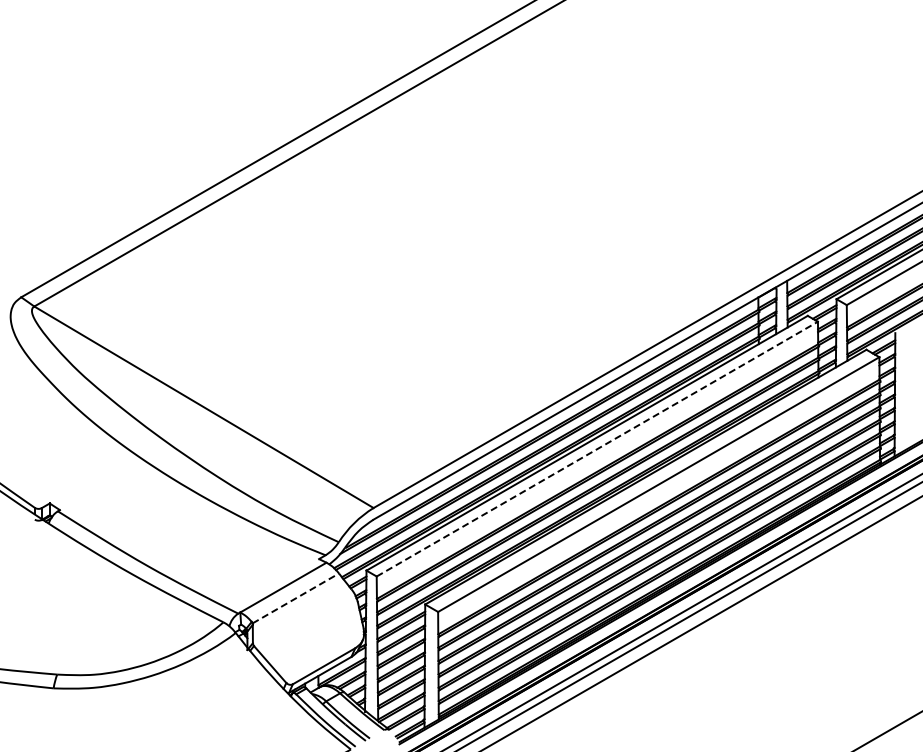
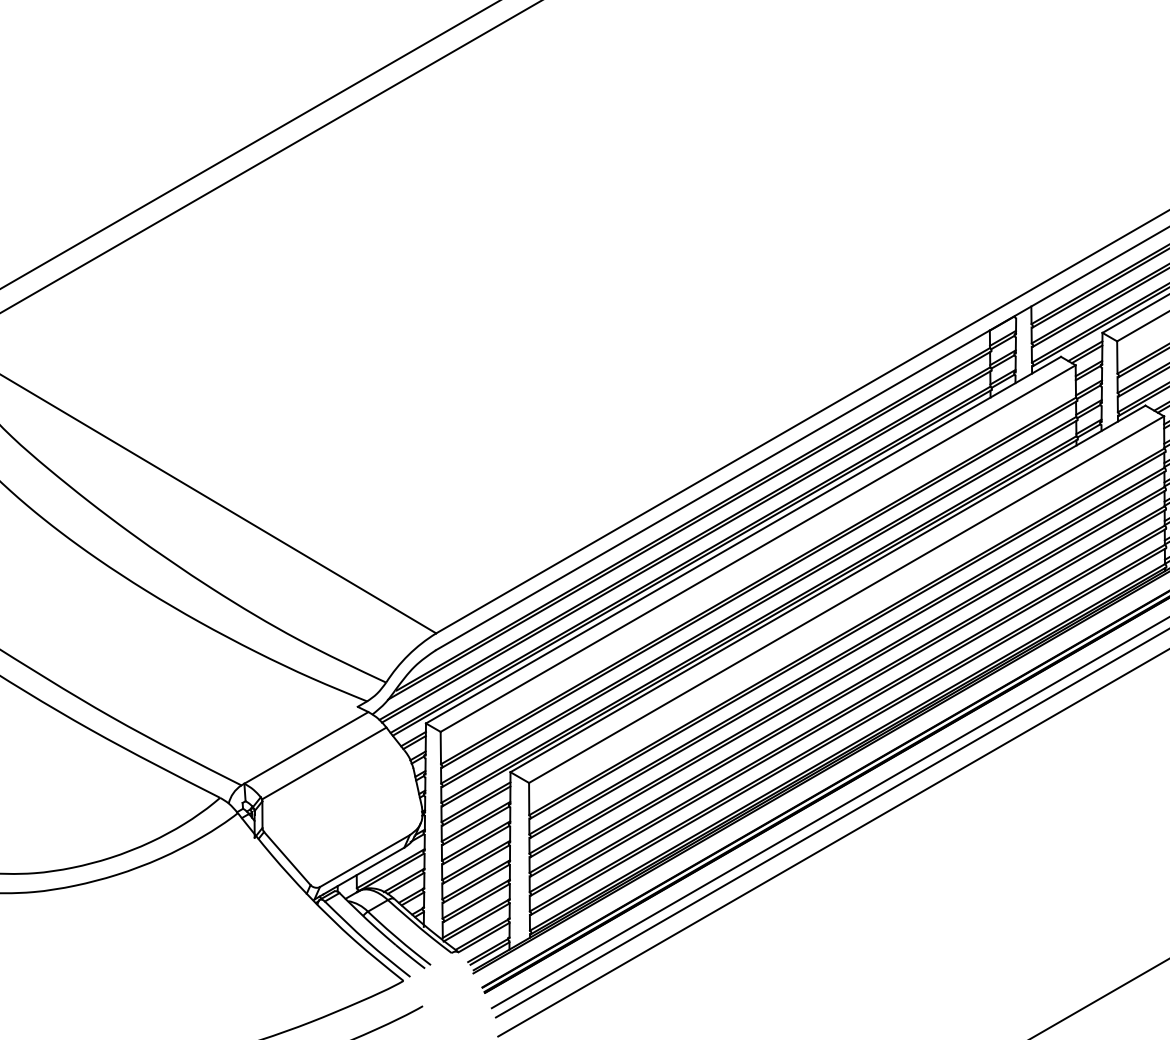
line: (597, 449) -> (758, 549), dashed -> solid
line: (295, 598) -> (323, 763), dashed -> solid

